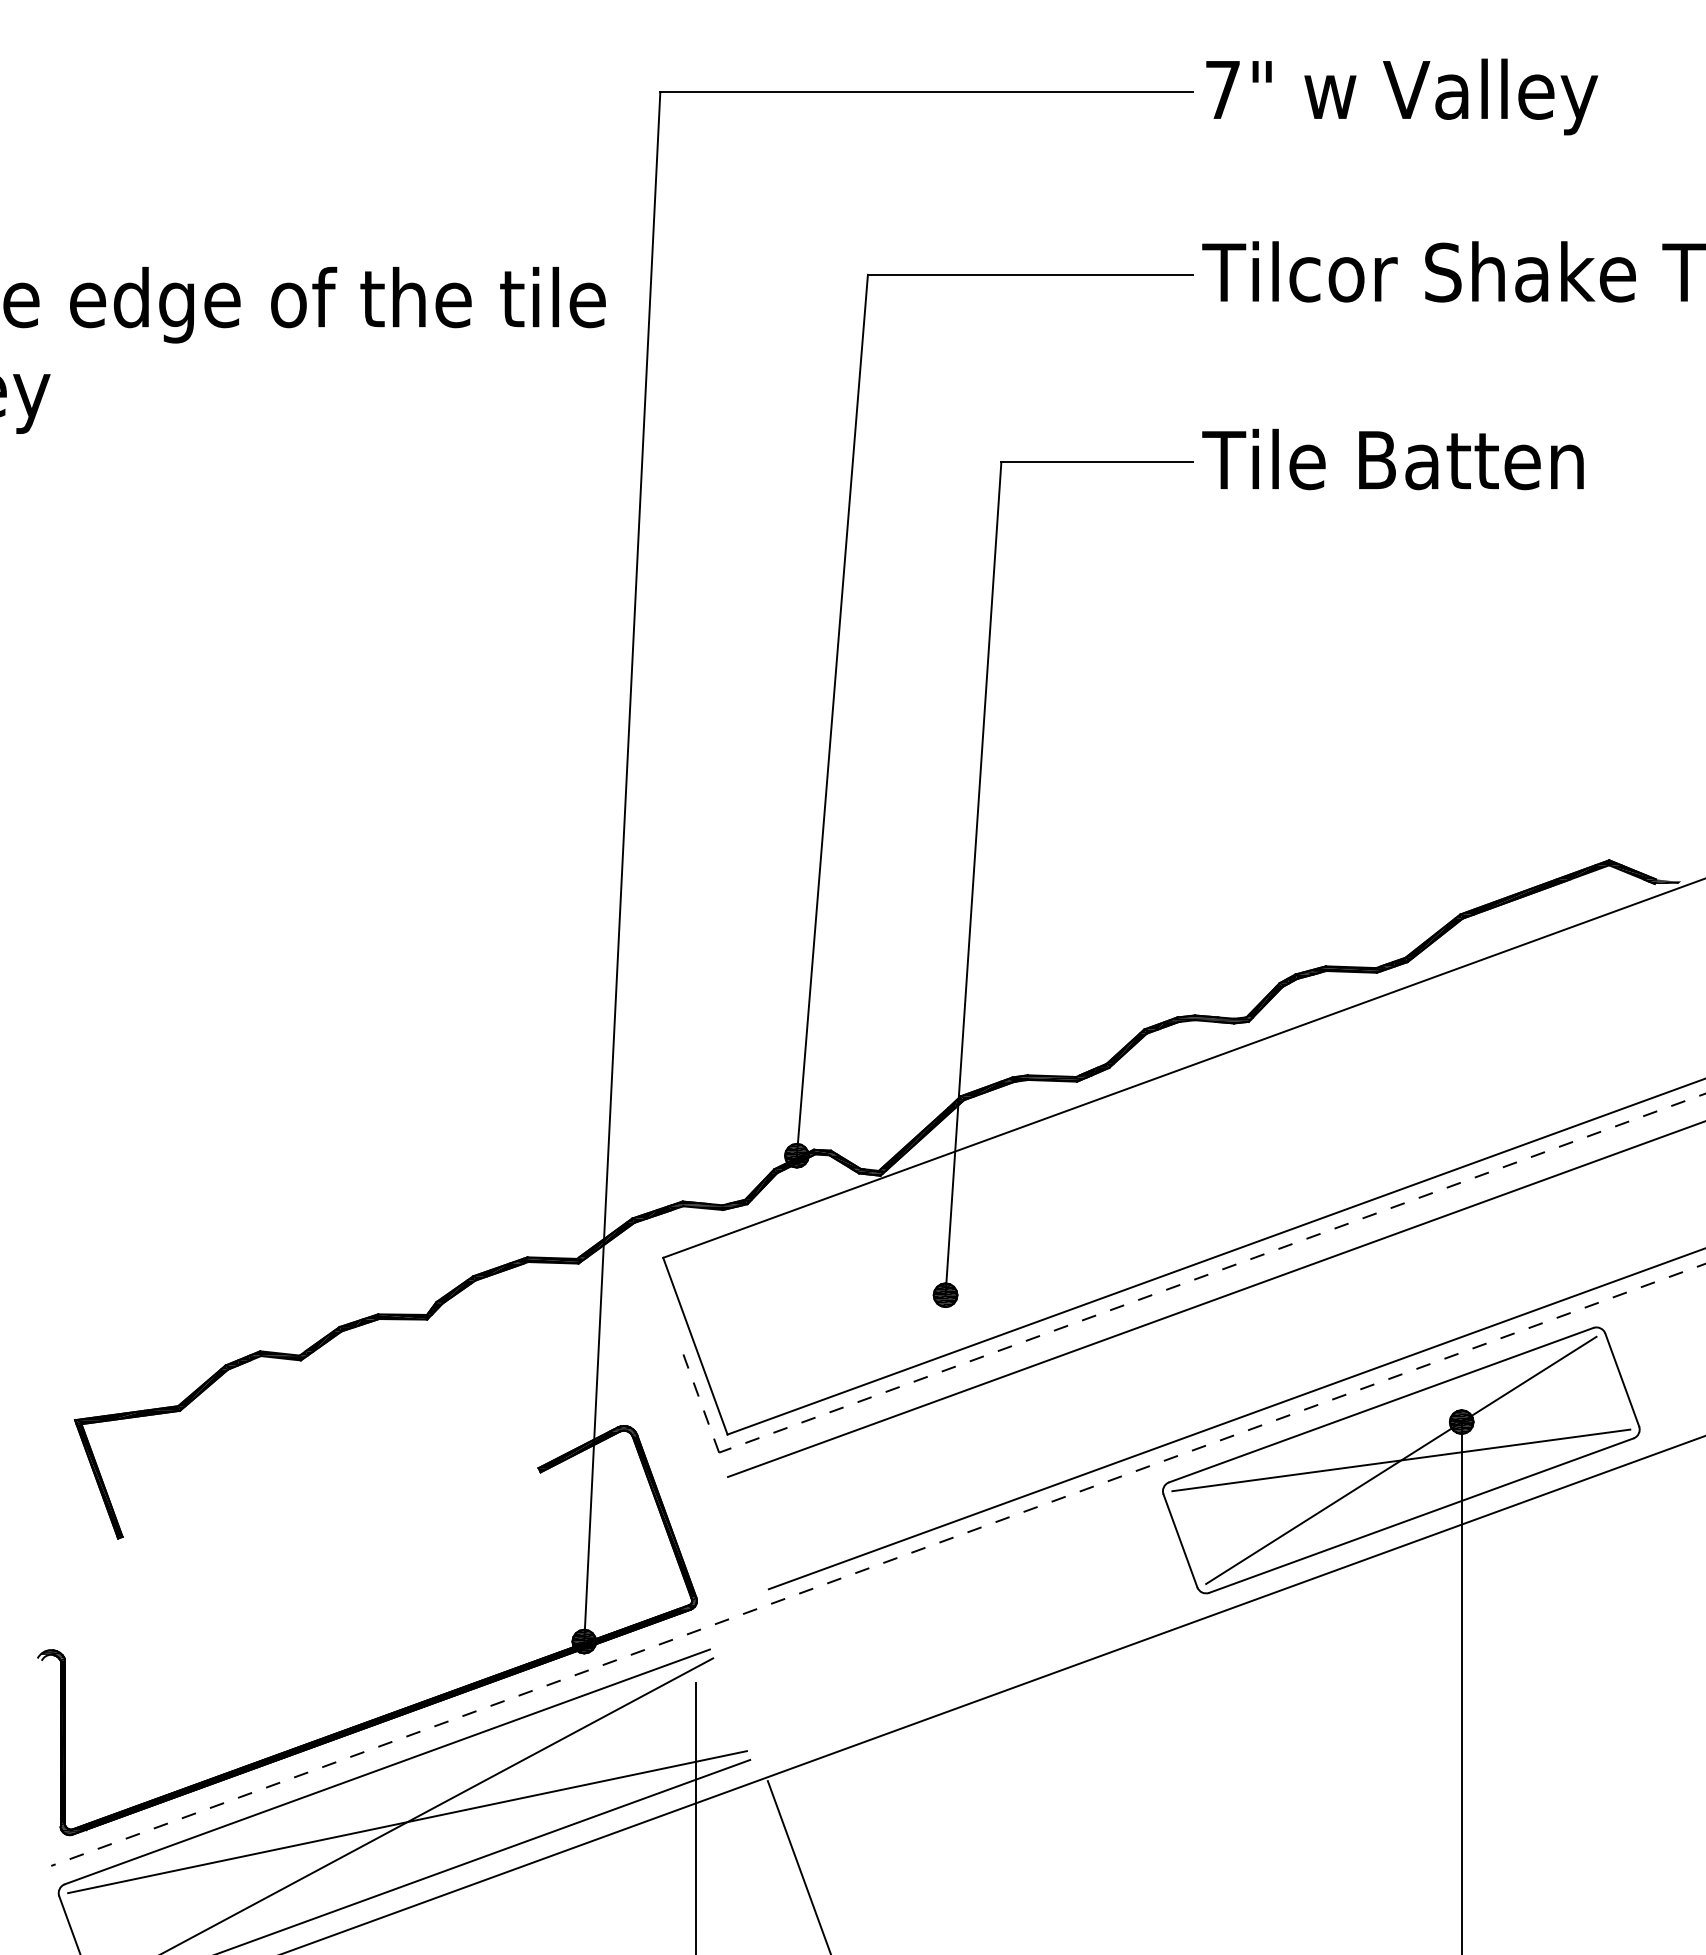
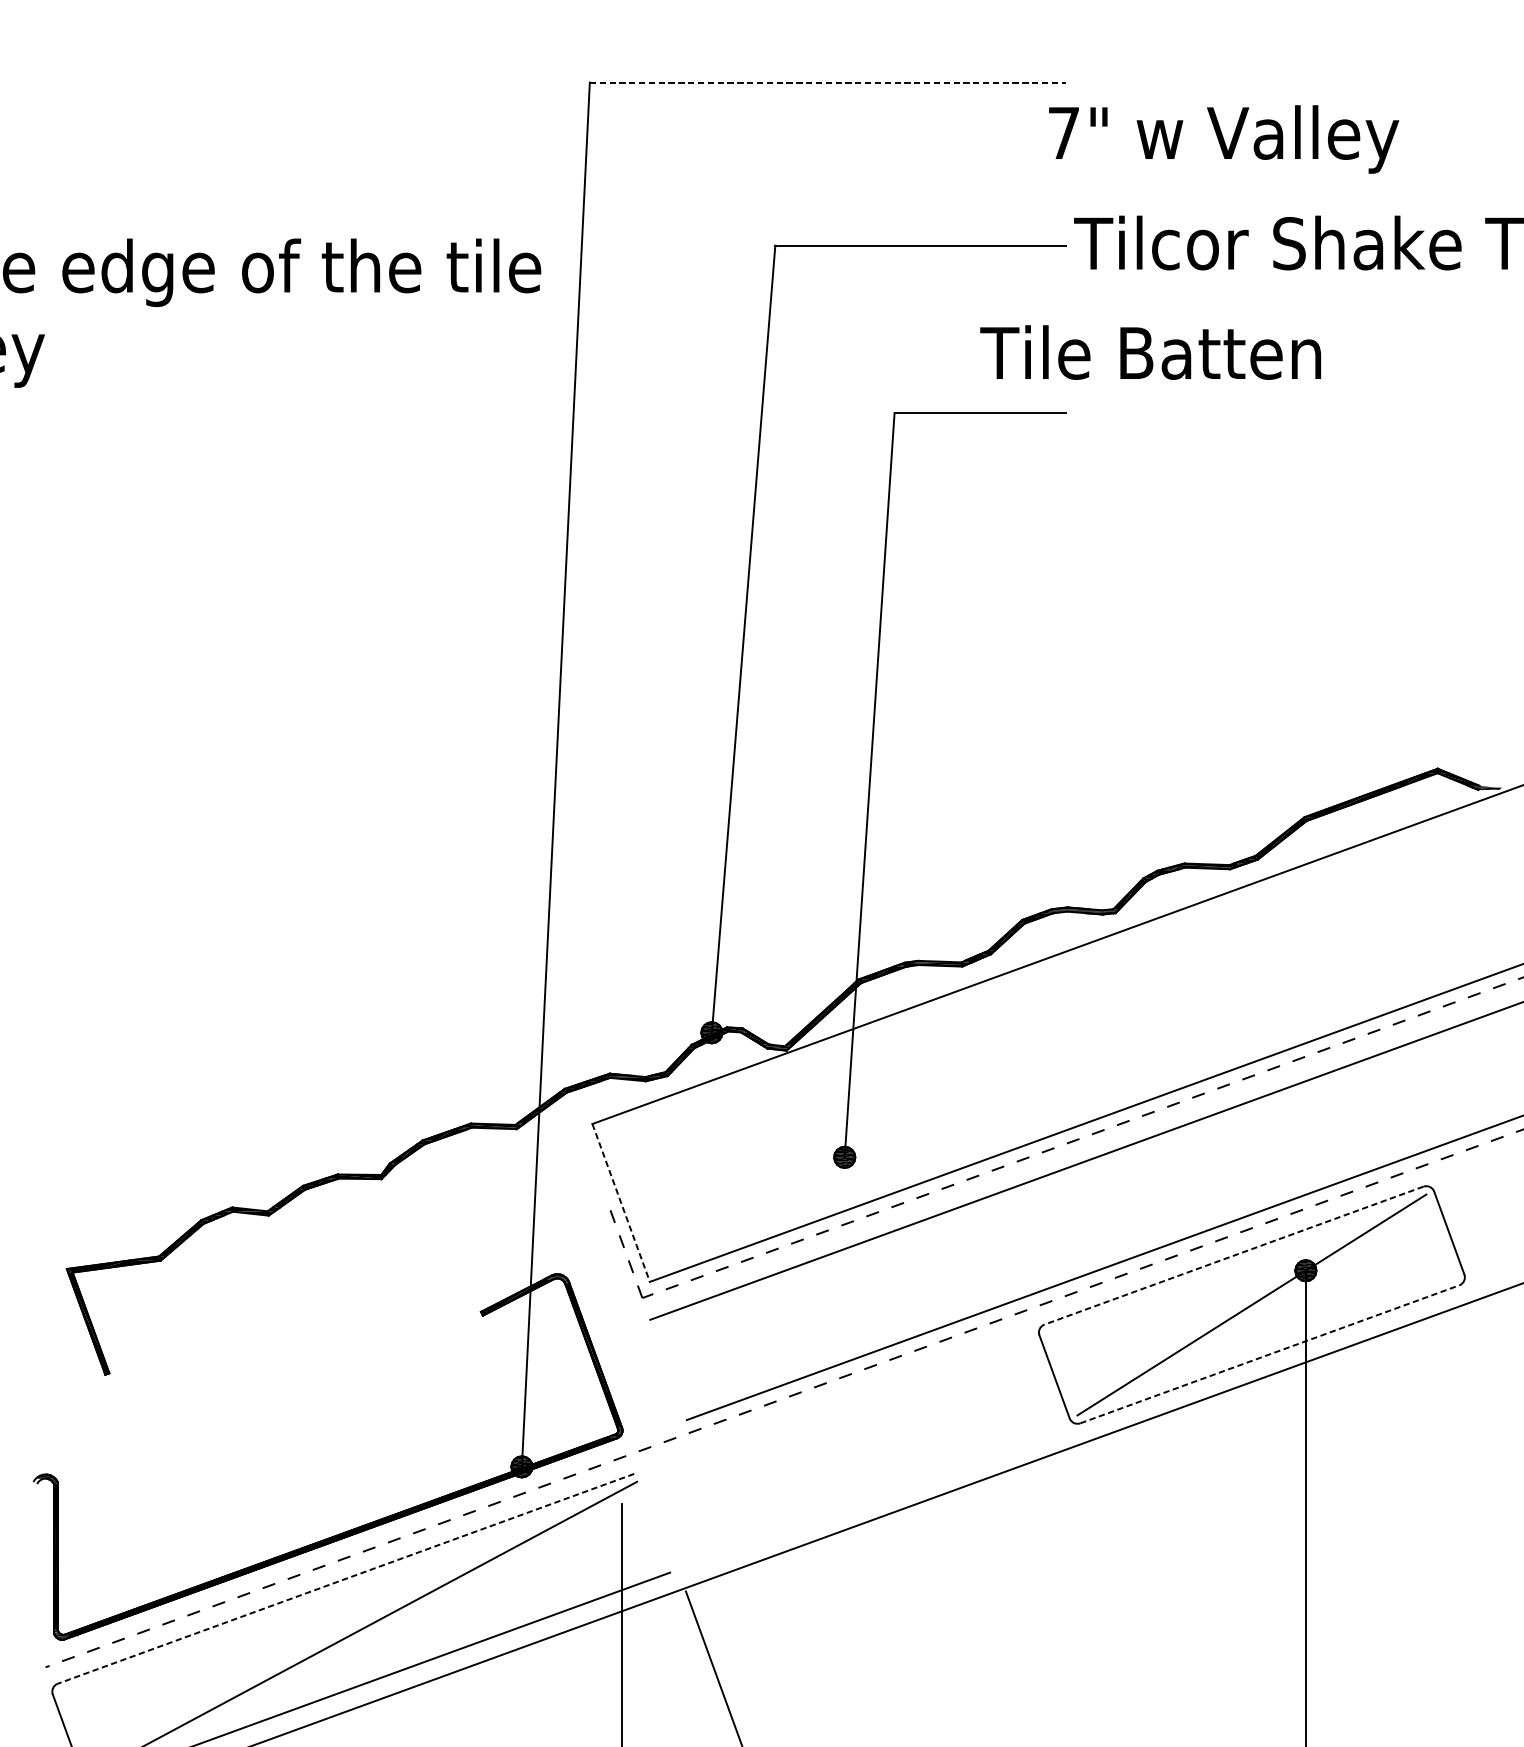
line: (927, 92) -> (828, 82), solid -> dashed
text: (1402, 96) -> (1224, 139), moved
text: (1392, 459) -> (1150, 352), moved
line: (695, 1346) -> (621, 1203), solid -> dashed
line: (1381, 1405) -> (1234, 1255), solid -> dashed
line: (1401, 1460) -> (1252, 1305), removed
line: (1421, 1515) -> (1269, 1354), solid -> dashed
line: (386, 1767) -> (345, 1579), solid -> dashed
line: (407, 1822) -> (363, 1628), removed

